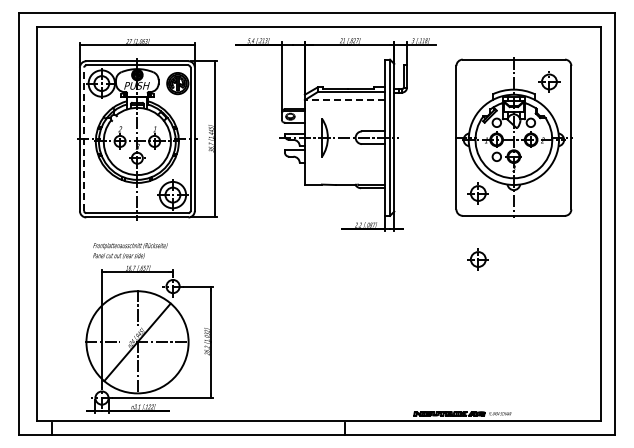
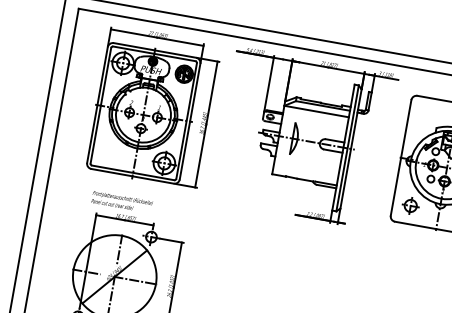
line: (344, 100) -> (316, 111), dashed -> solid
line: (84, 139) -> (101, 105), dashed -> solid
part: (477, 259) -> (400, 259), removed

